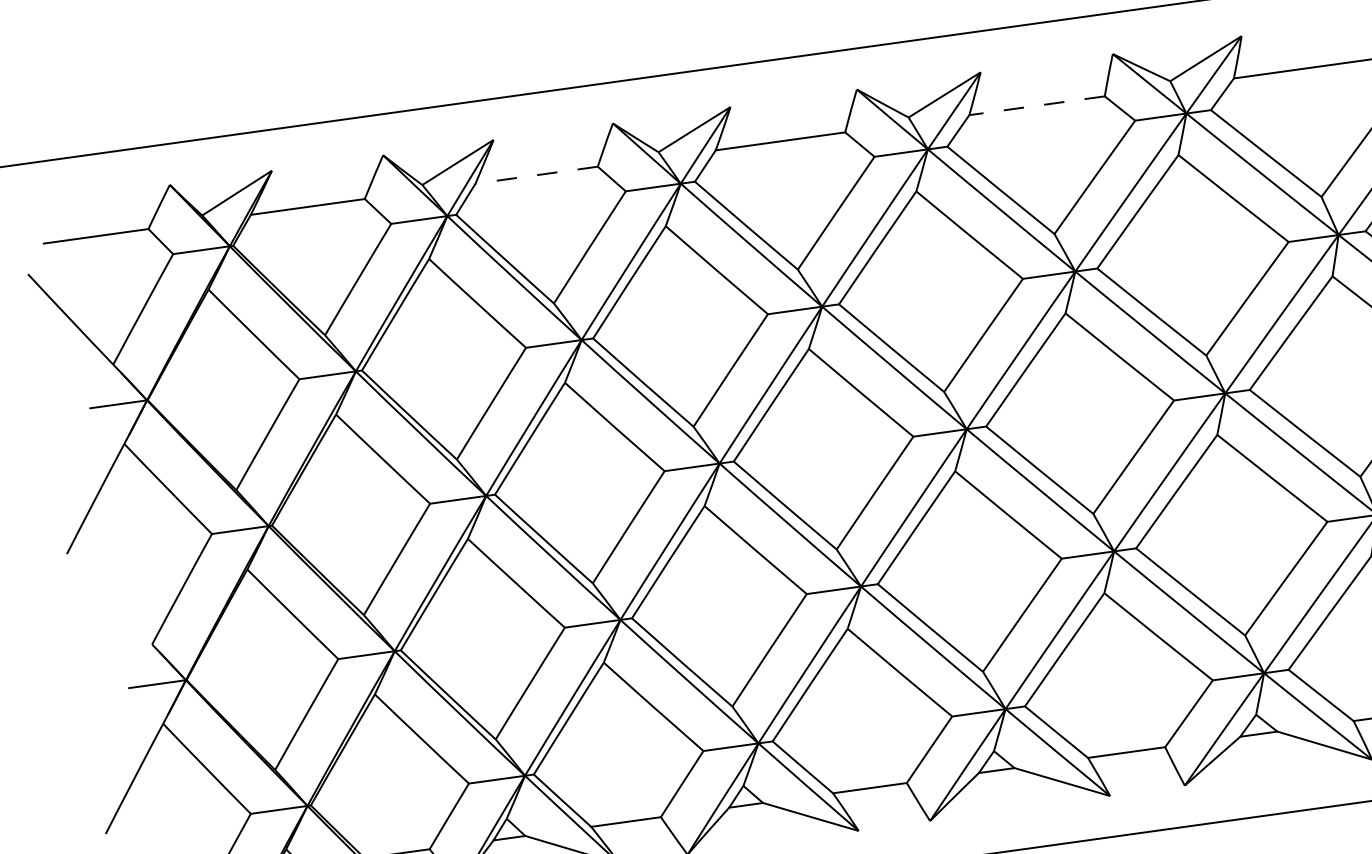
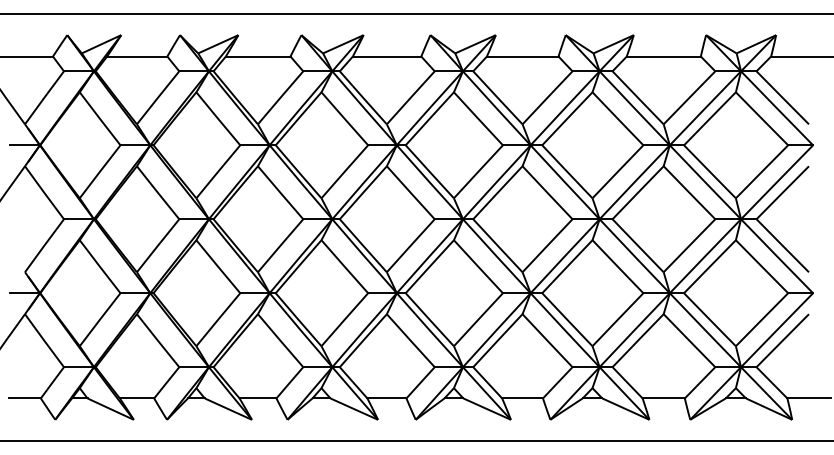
line: (1036, 105) -> (522, 56), dashed -> solid
line: (535, 175) -> (257, 56), dashed -> solid

